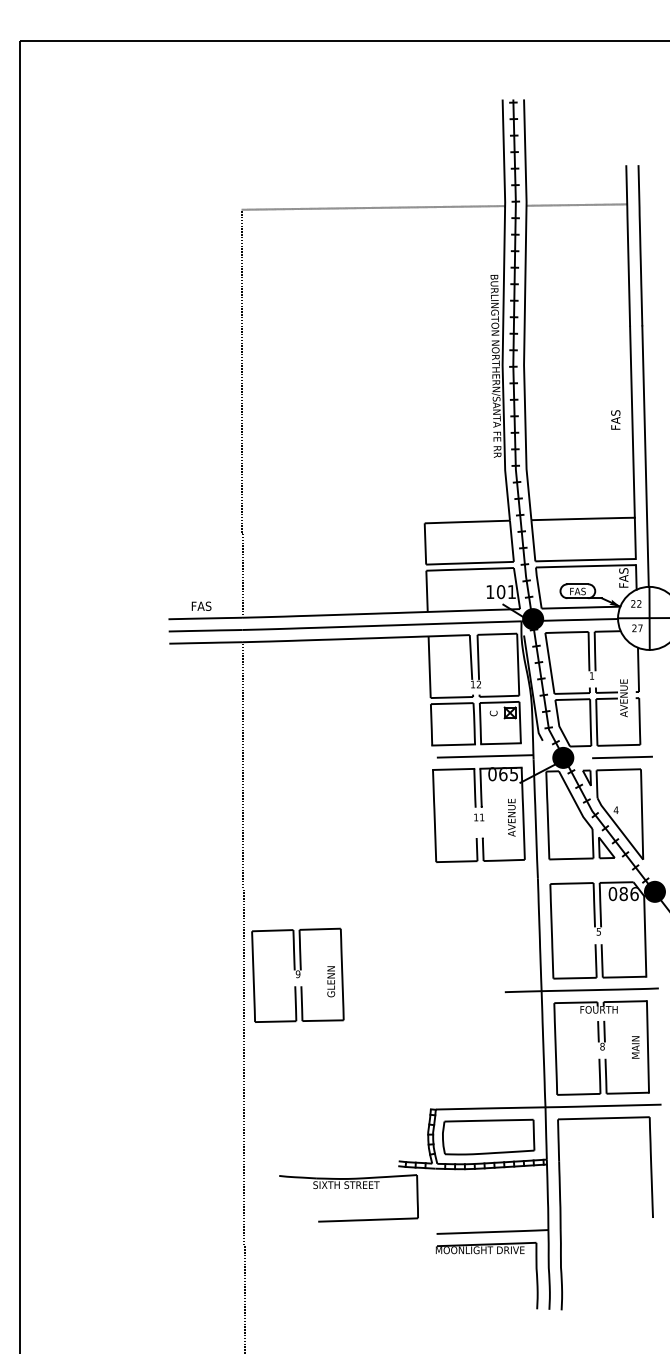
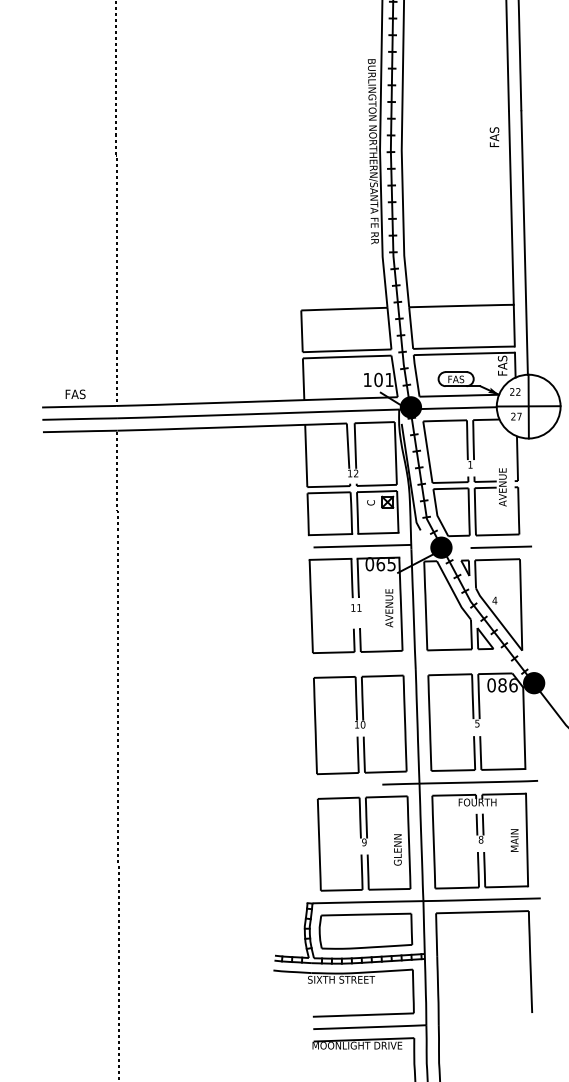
text: (615, 419) -> (494, 136), moved
part: (482, 932) -> (359, 724), added
part: (297, 974) -> (363, 842), moved
part: (348, 1188) -> (343, 983), moved

